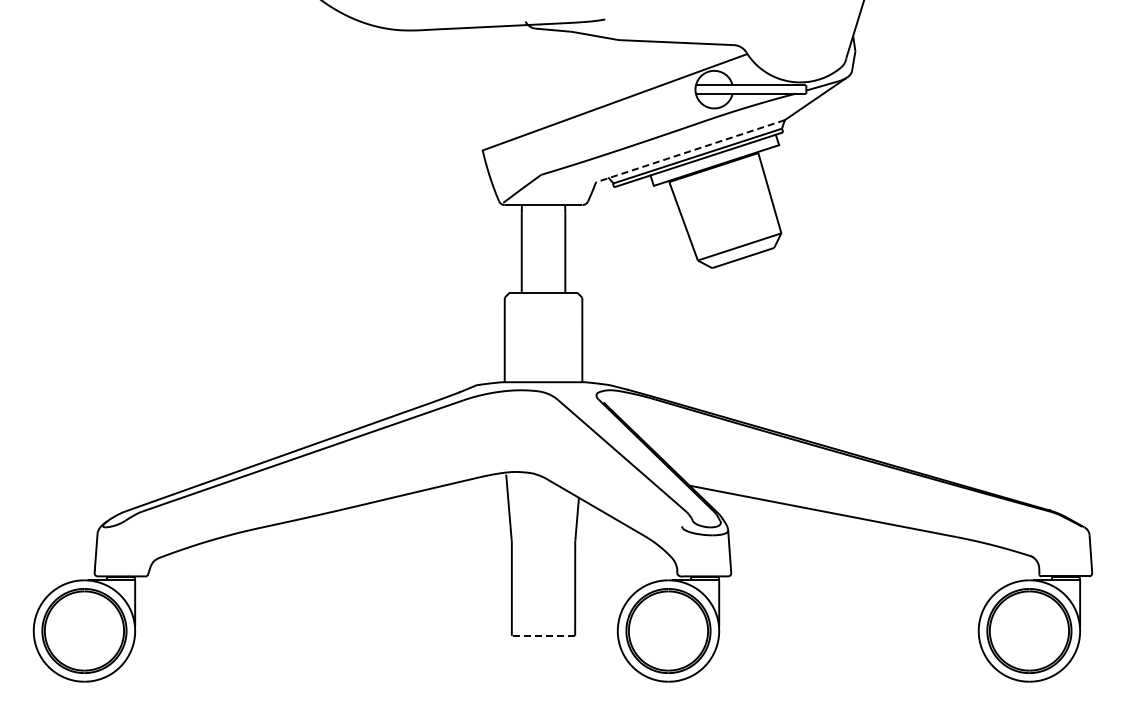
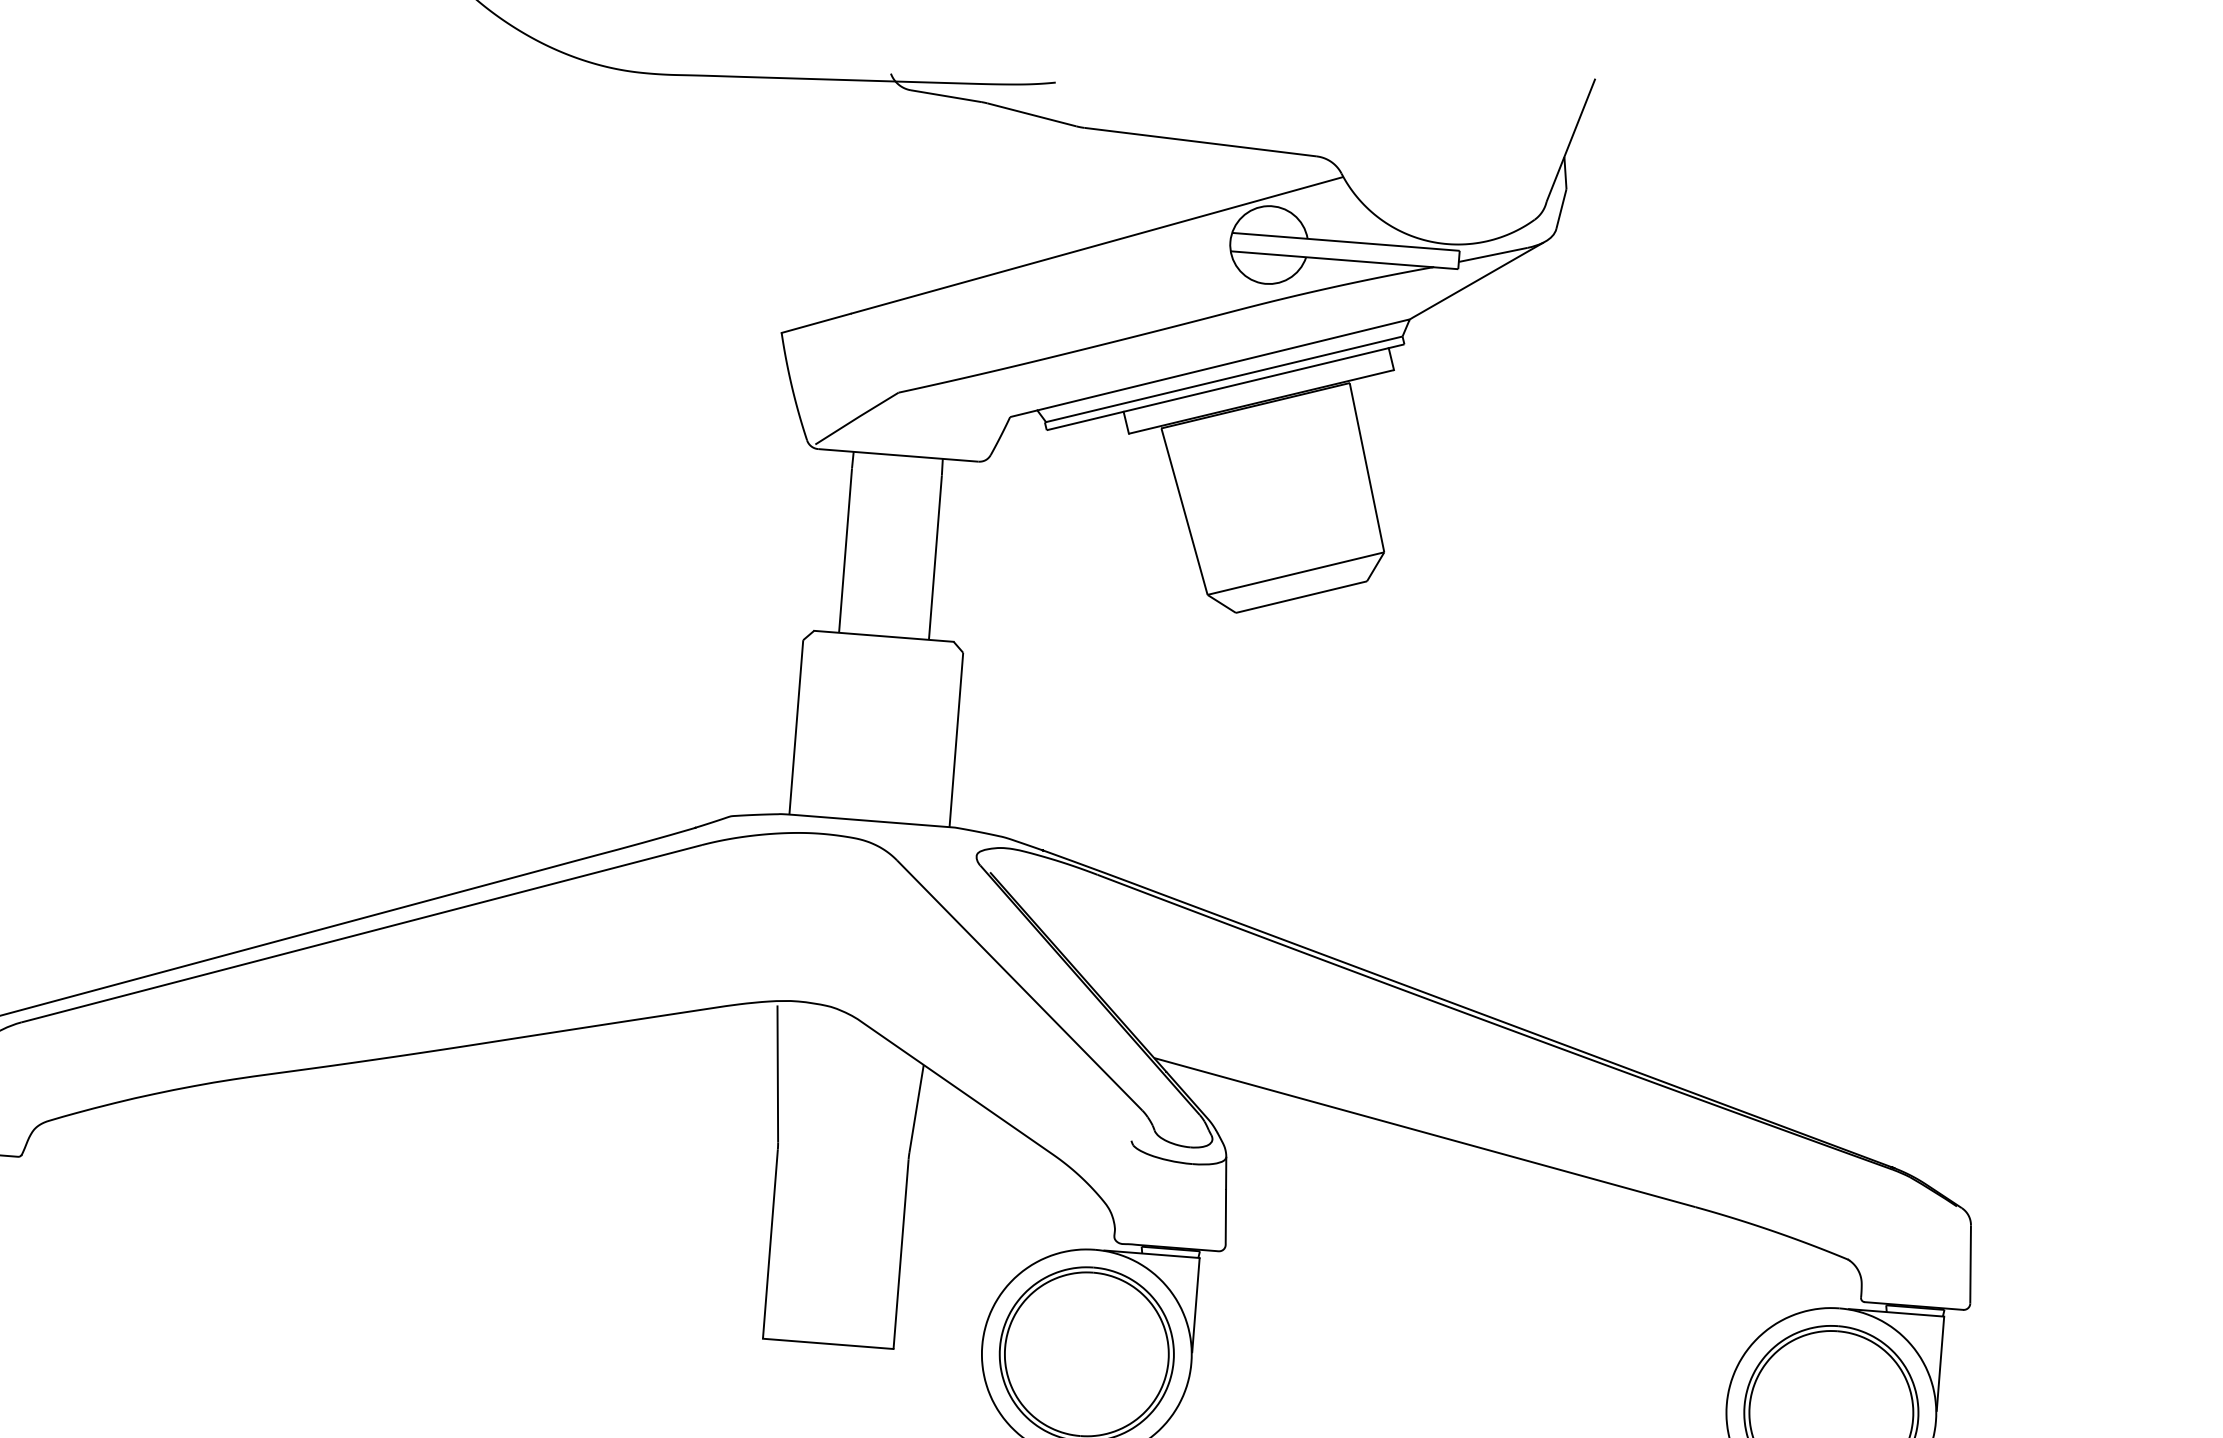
line: (689, 151) -> (1208, 368), dashed -> solid
line: (543, 635) -> (828, 1343), dashed -> solid

